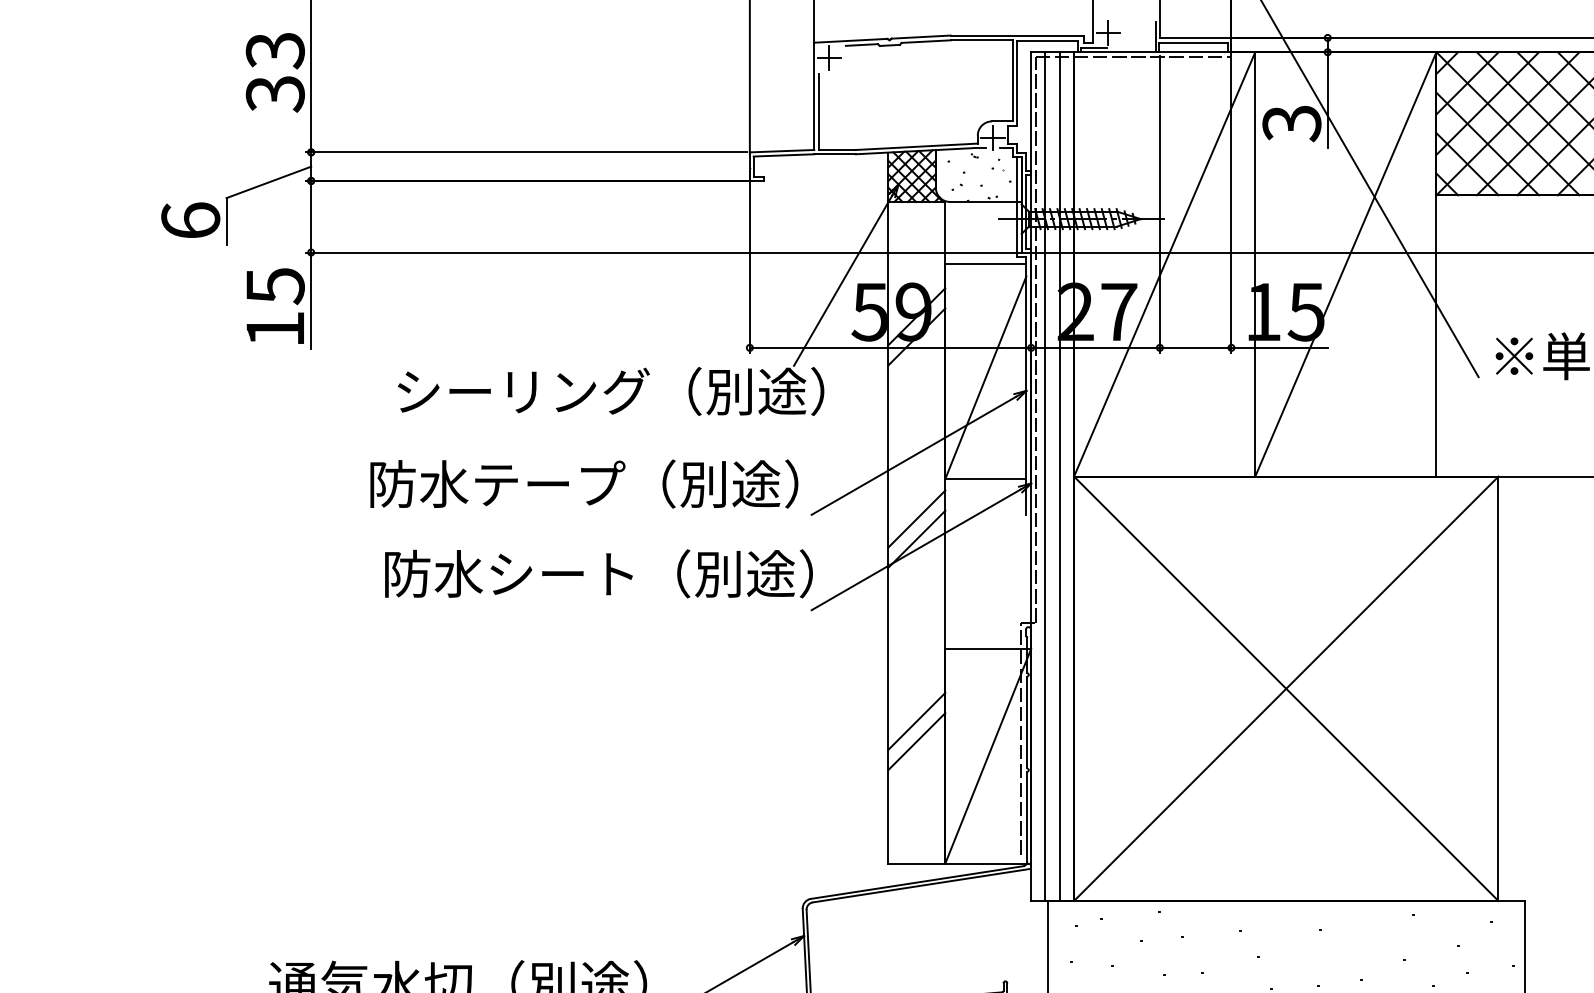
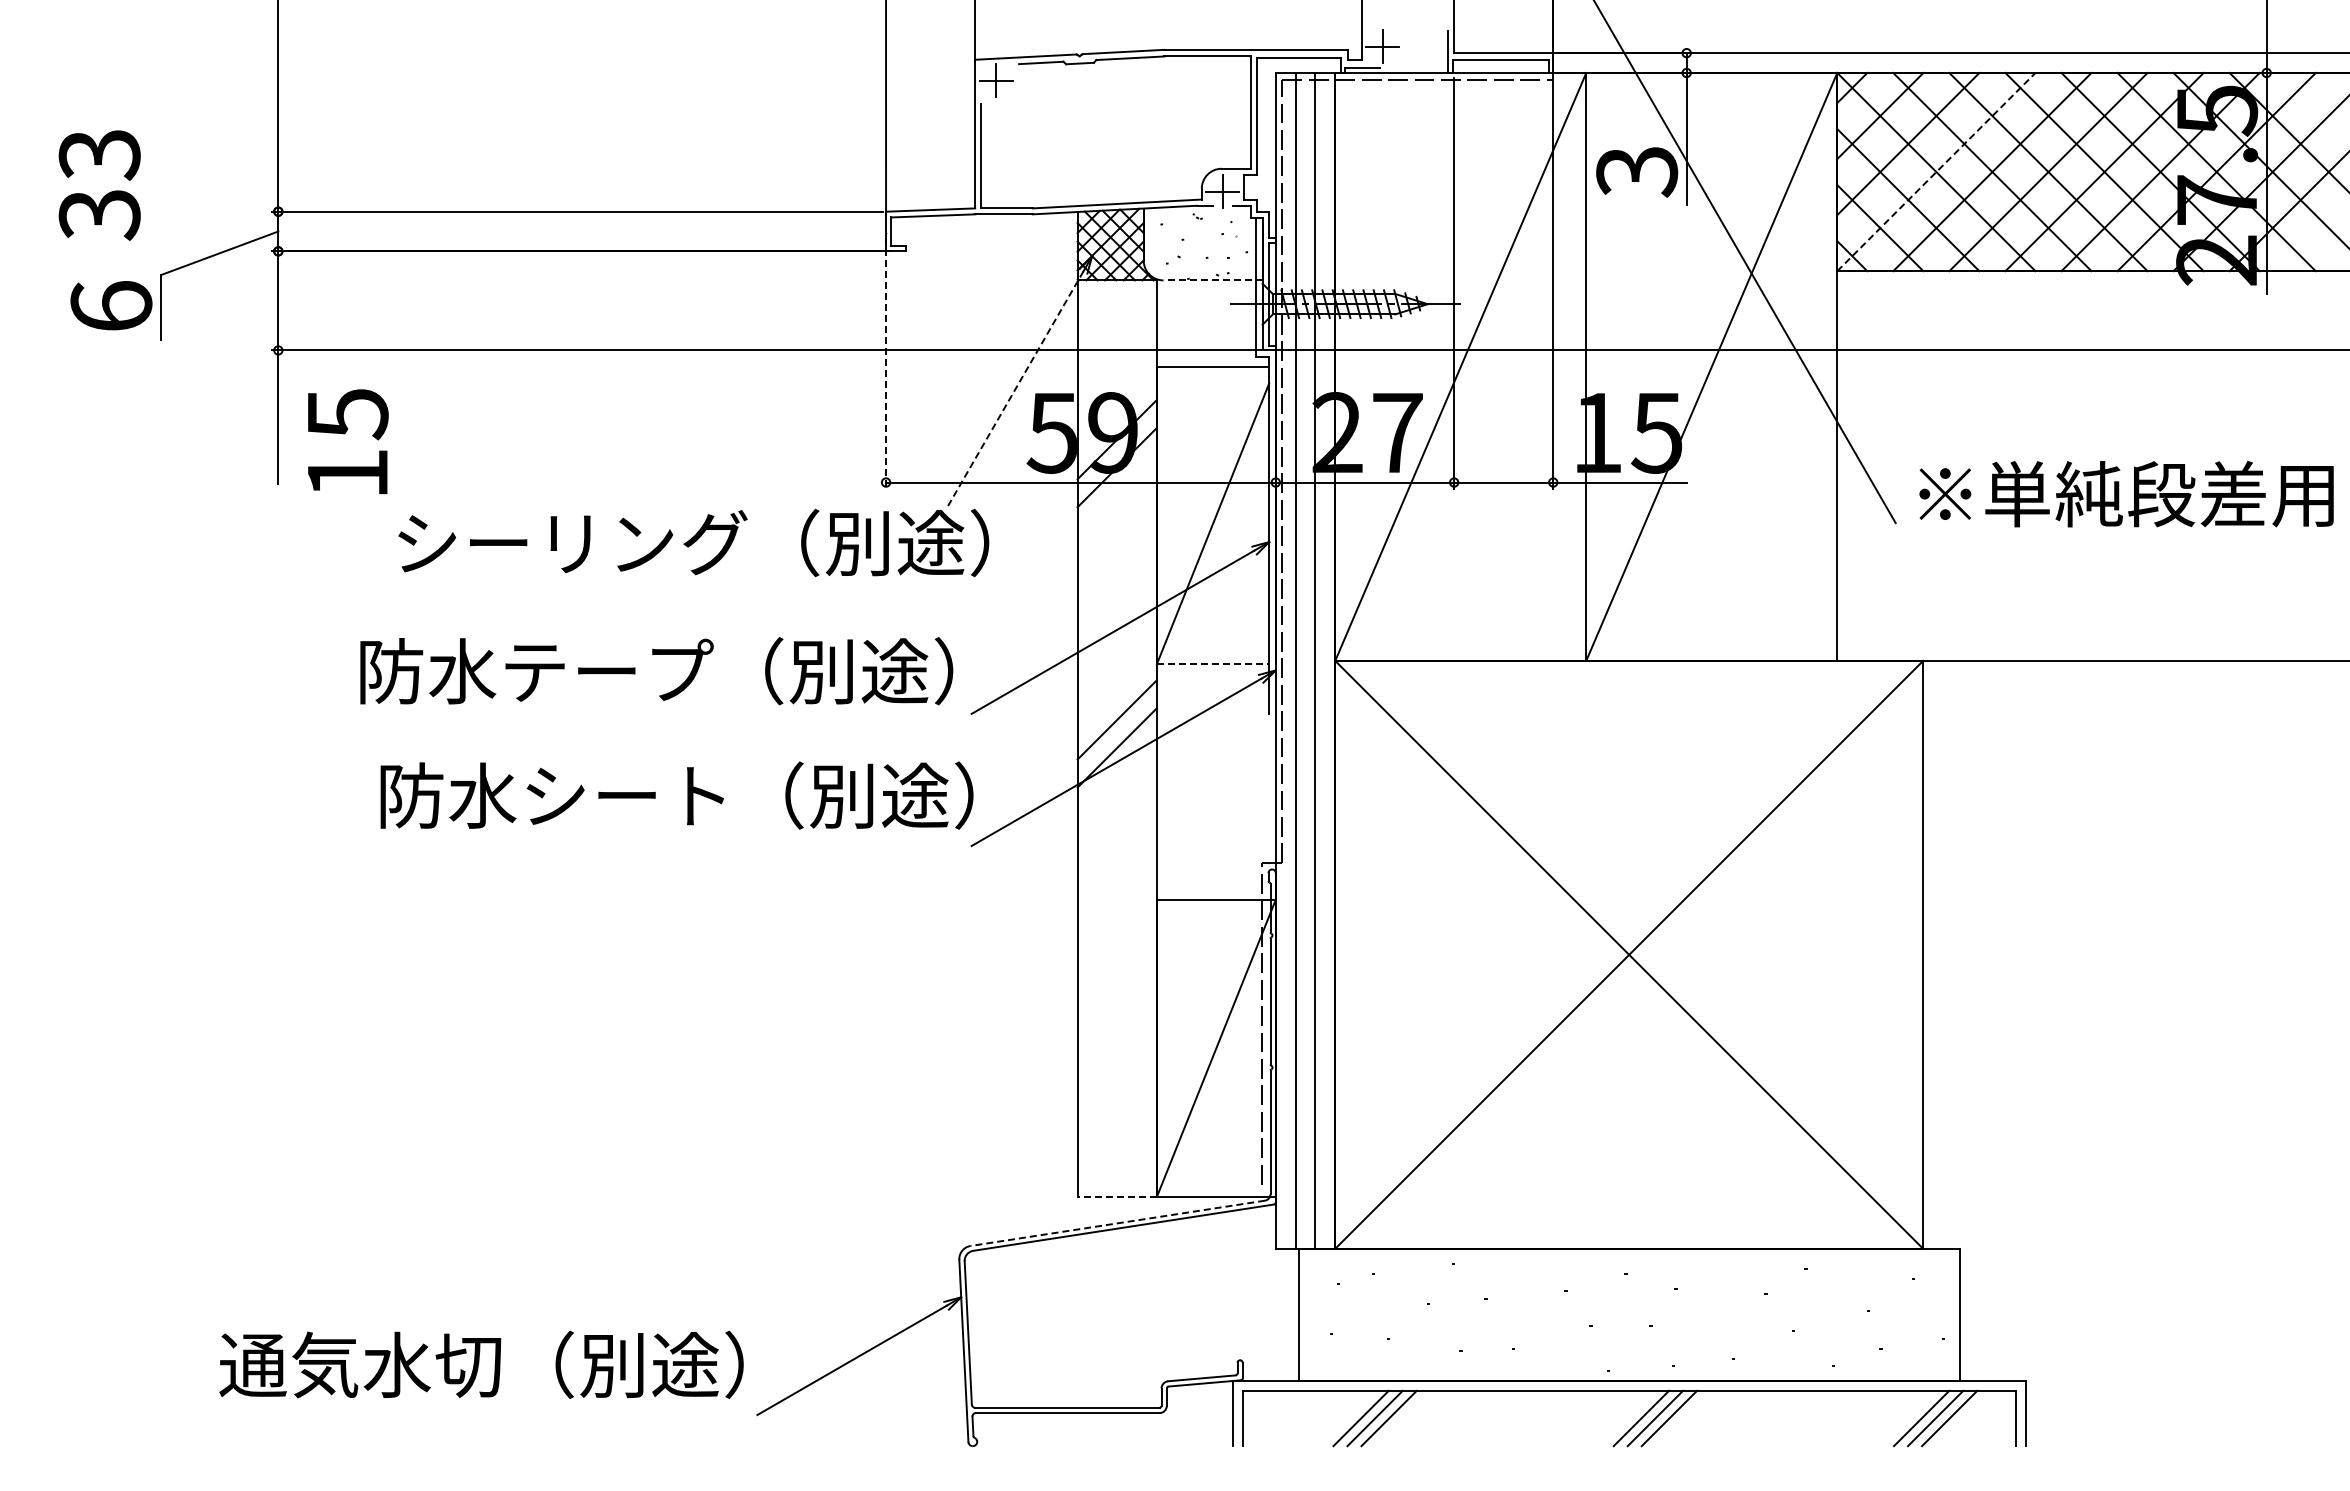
text: (275, 72) -> (99, 185), moved
line: (1508, 123) -> (1936, 171), solid -> dashed
line: (986, 202) -> (1213, 280), solid -> dashed
line: (750, 261) -> (886, 363), solid -> dashed
line: (843, 280) -> (1015, 389), solid -> dashed
text: (275, 305) -> (348, 441), moved
line: (986, 479) -> (1213, 664), solid -> dashed
line: (916, 721) -> (1116, 999), removed
line: (916, 741) -> (1116, 1027), removed
line: (916, 863) -> (1117, 1196), solid -> dashed
line: (916, 882) -> (1117, 1223), solid -> dashed

